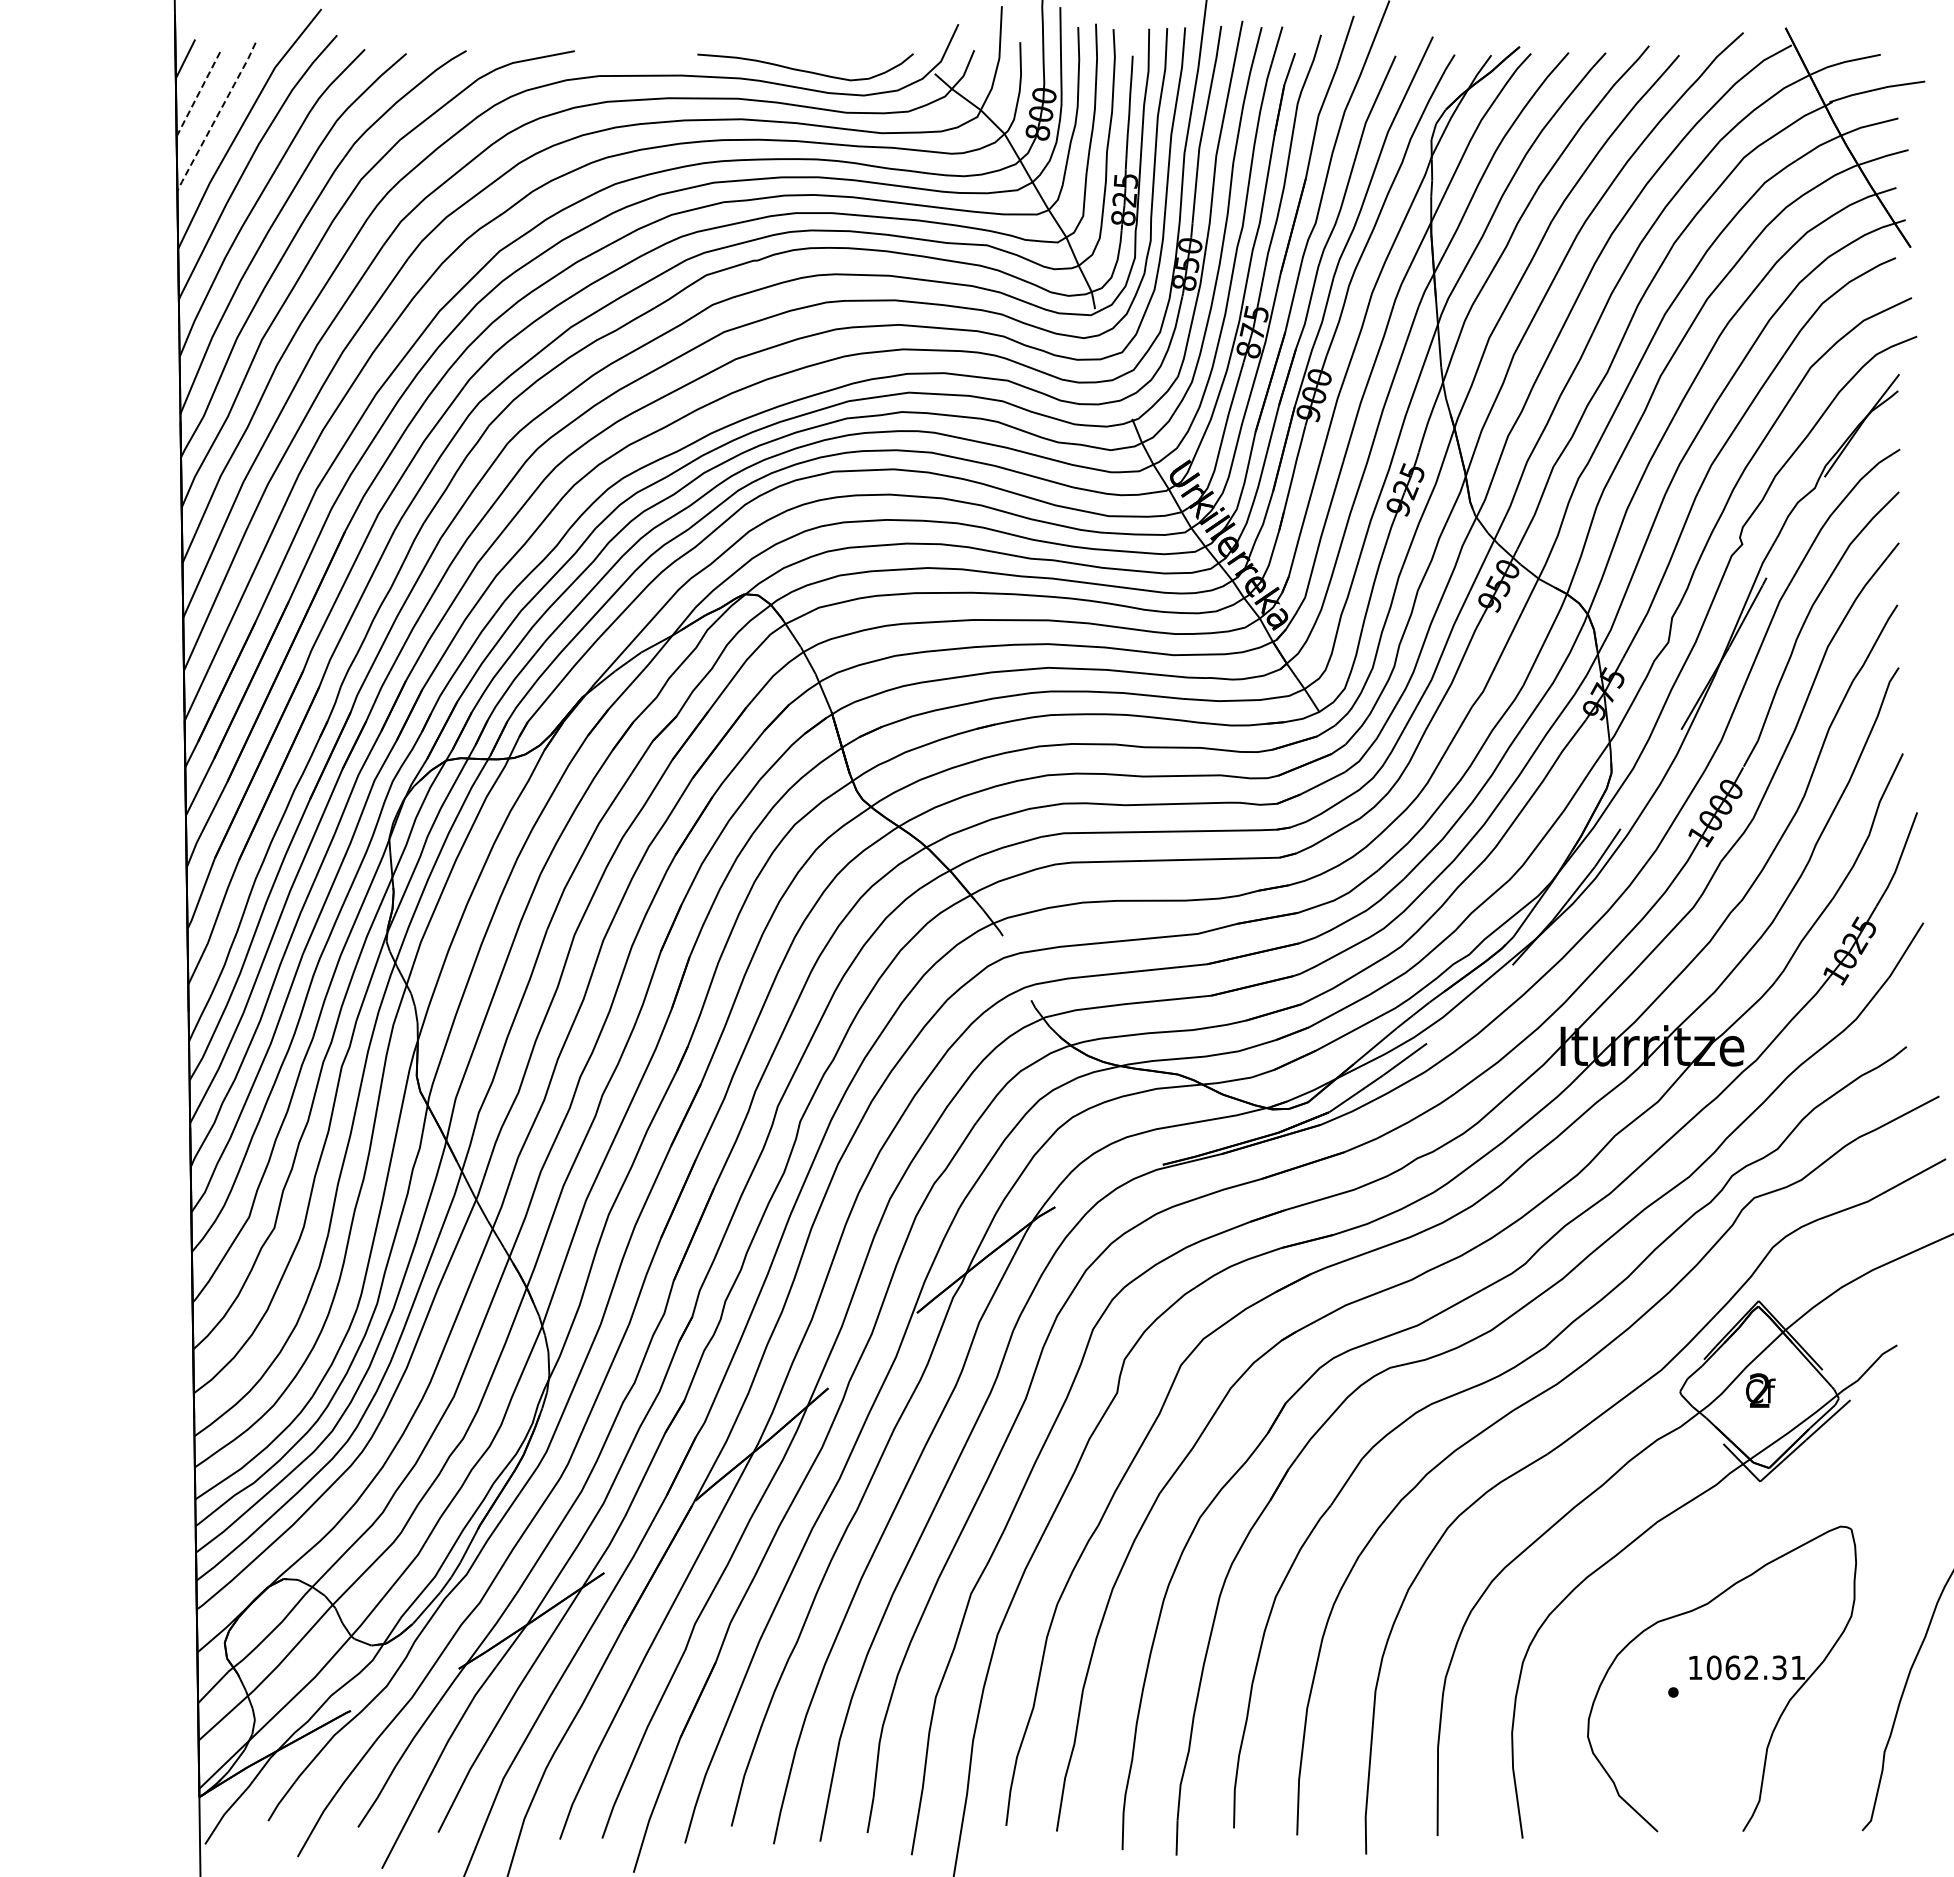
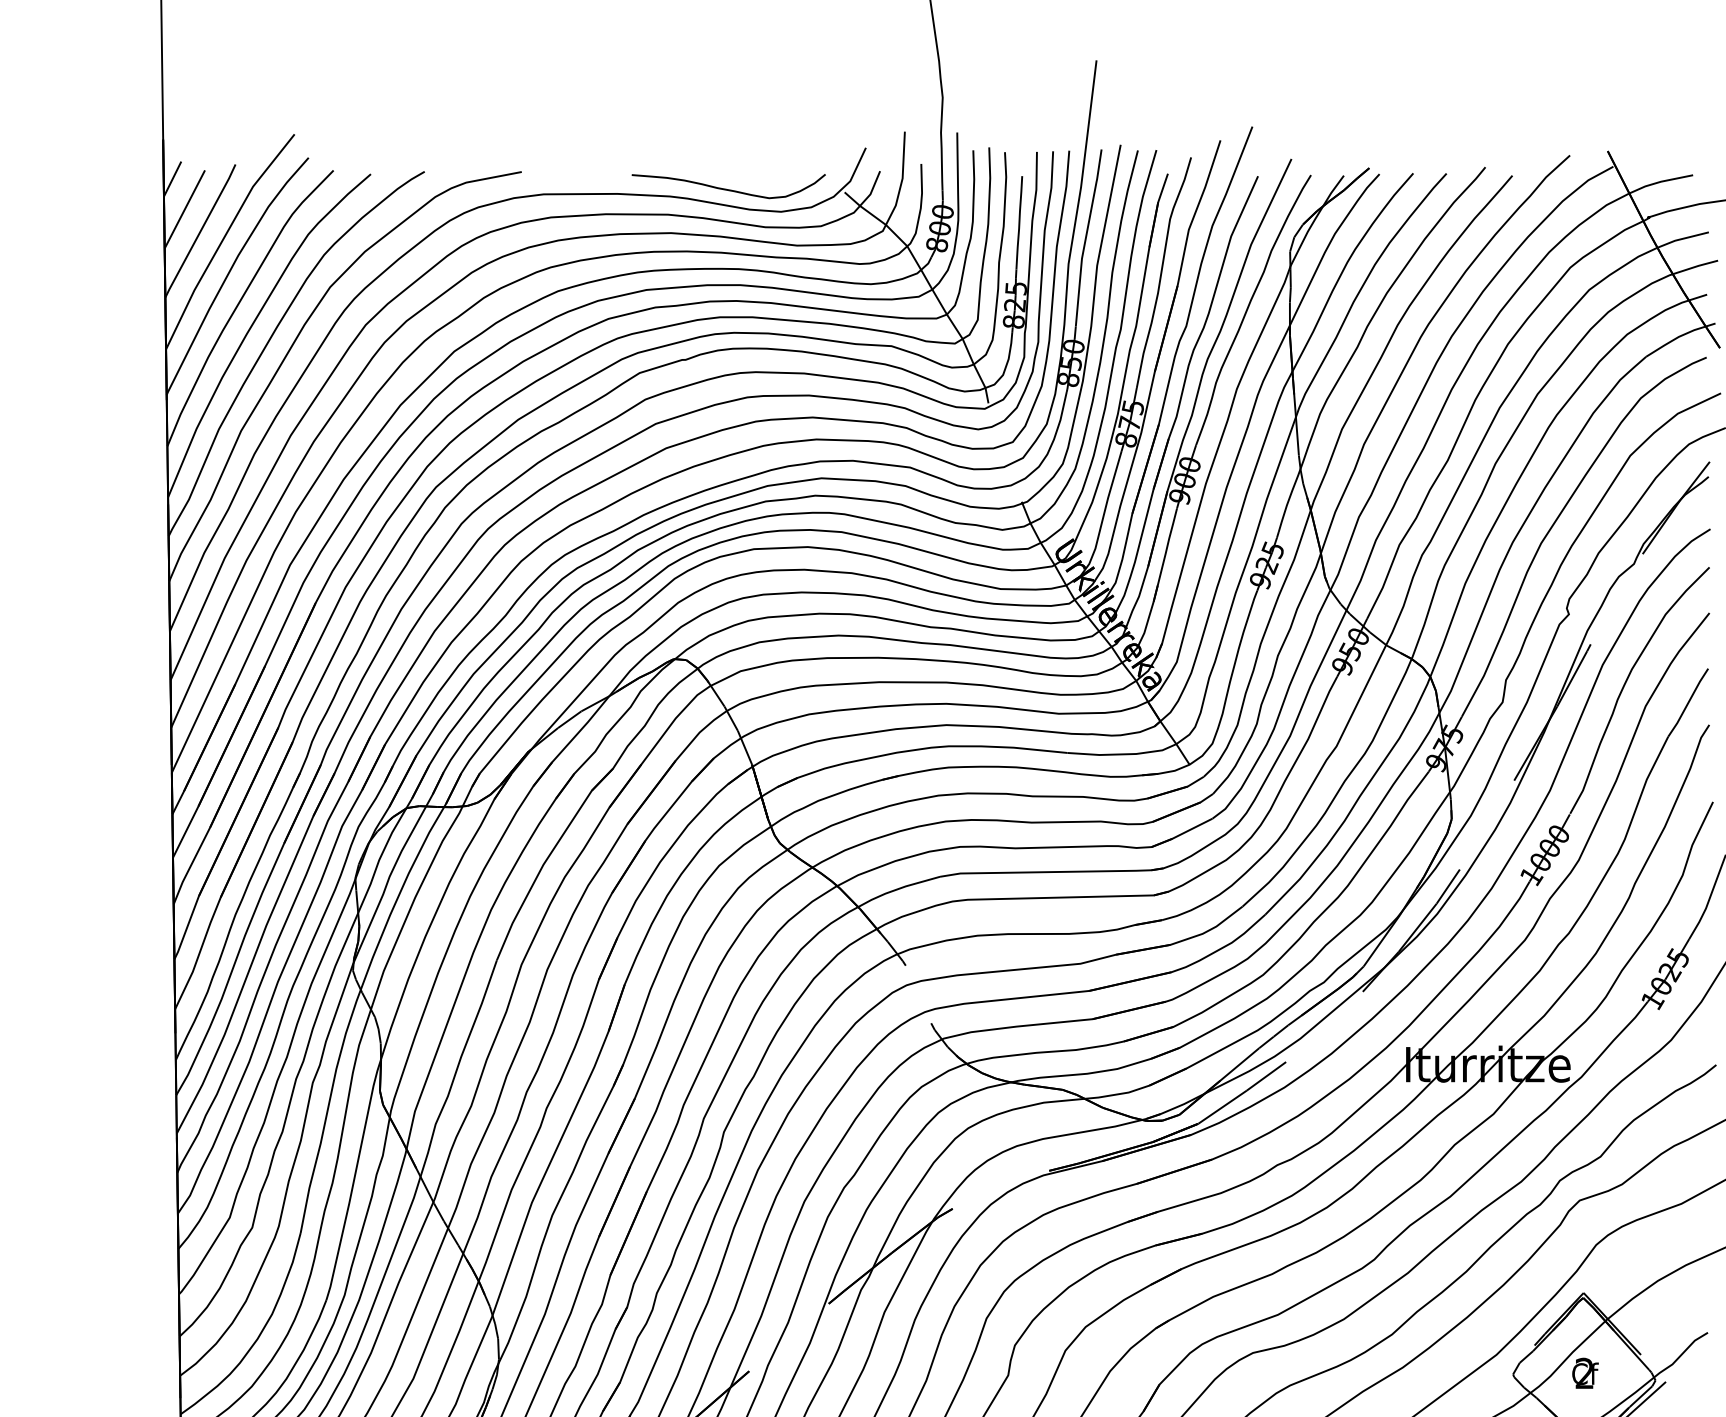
line: (199, 92) -> (185, 209), dashed -> solid
line: (216, 117) -> (200, 231), dashed -> solid

